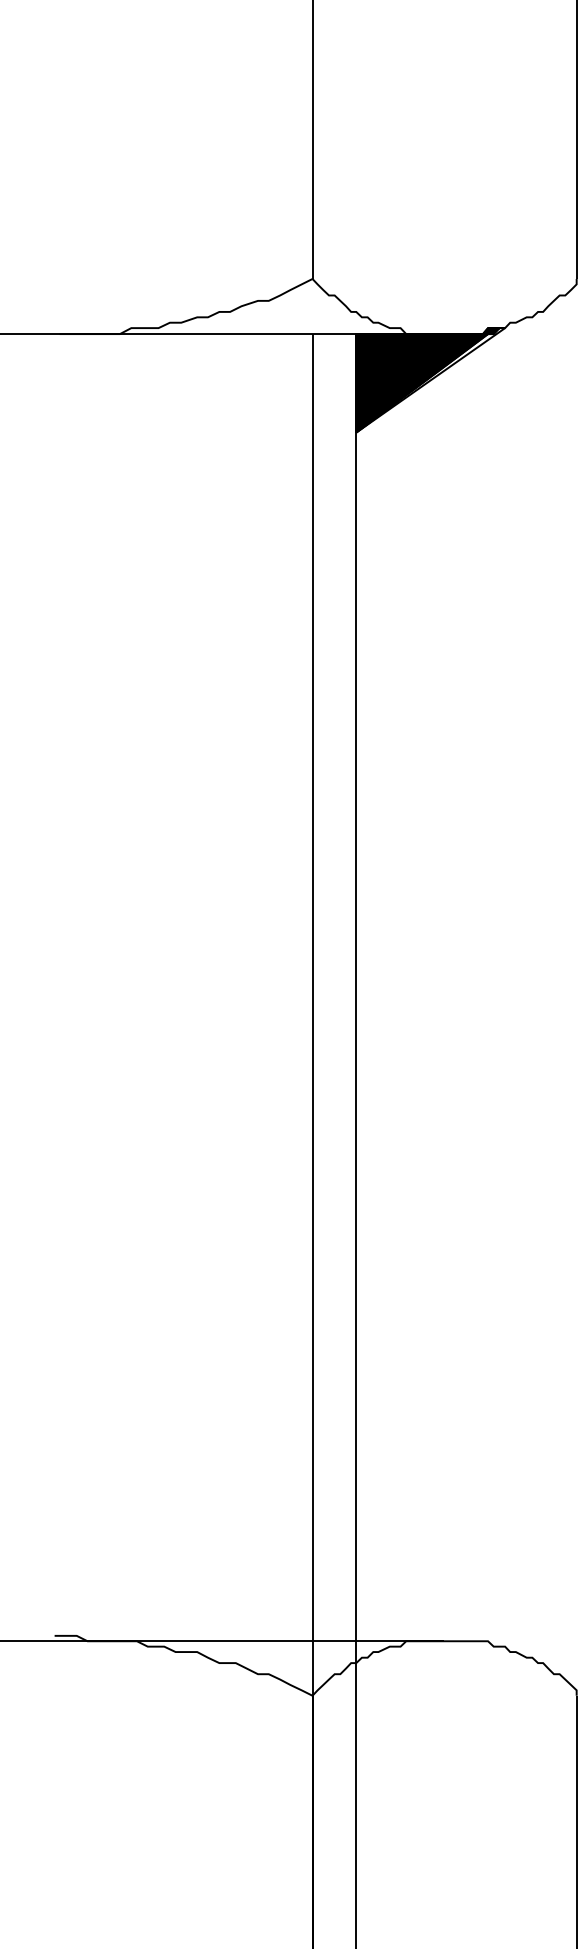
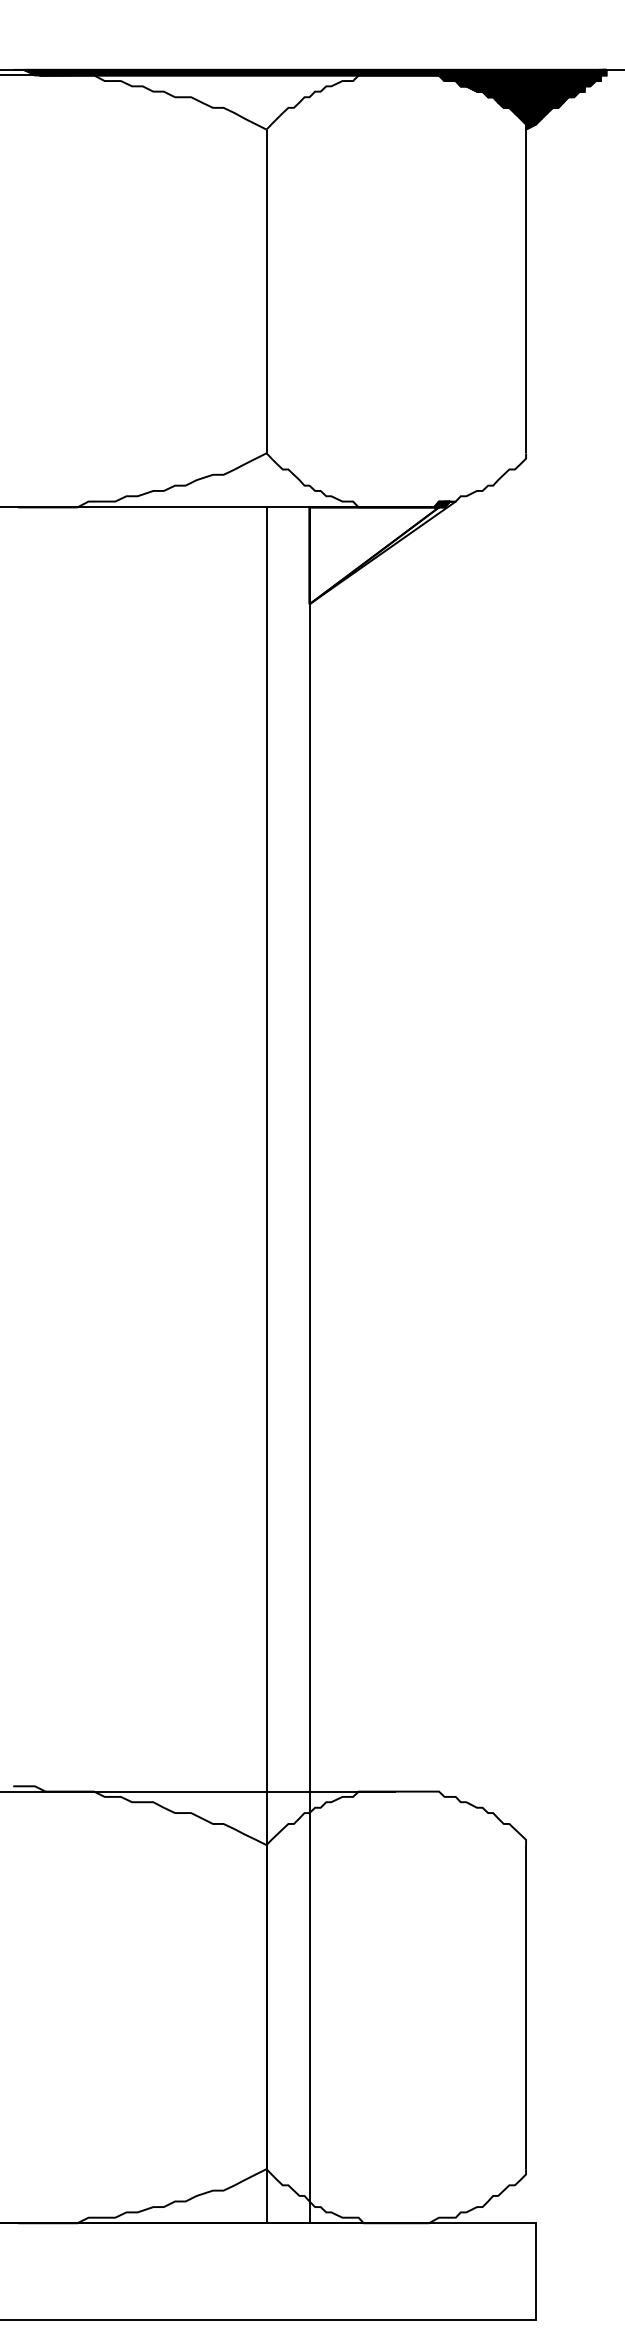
fill: (422, 383) -> (374, 555), removed

